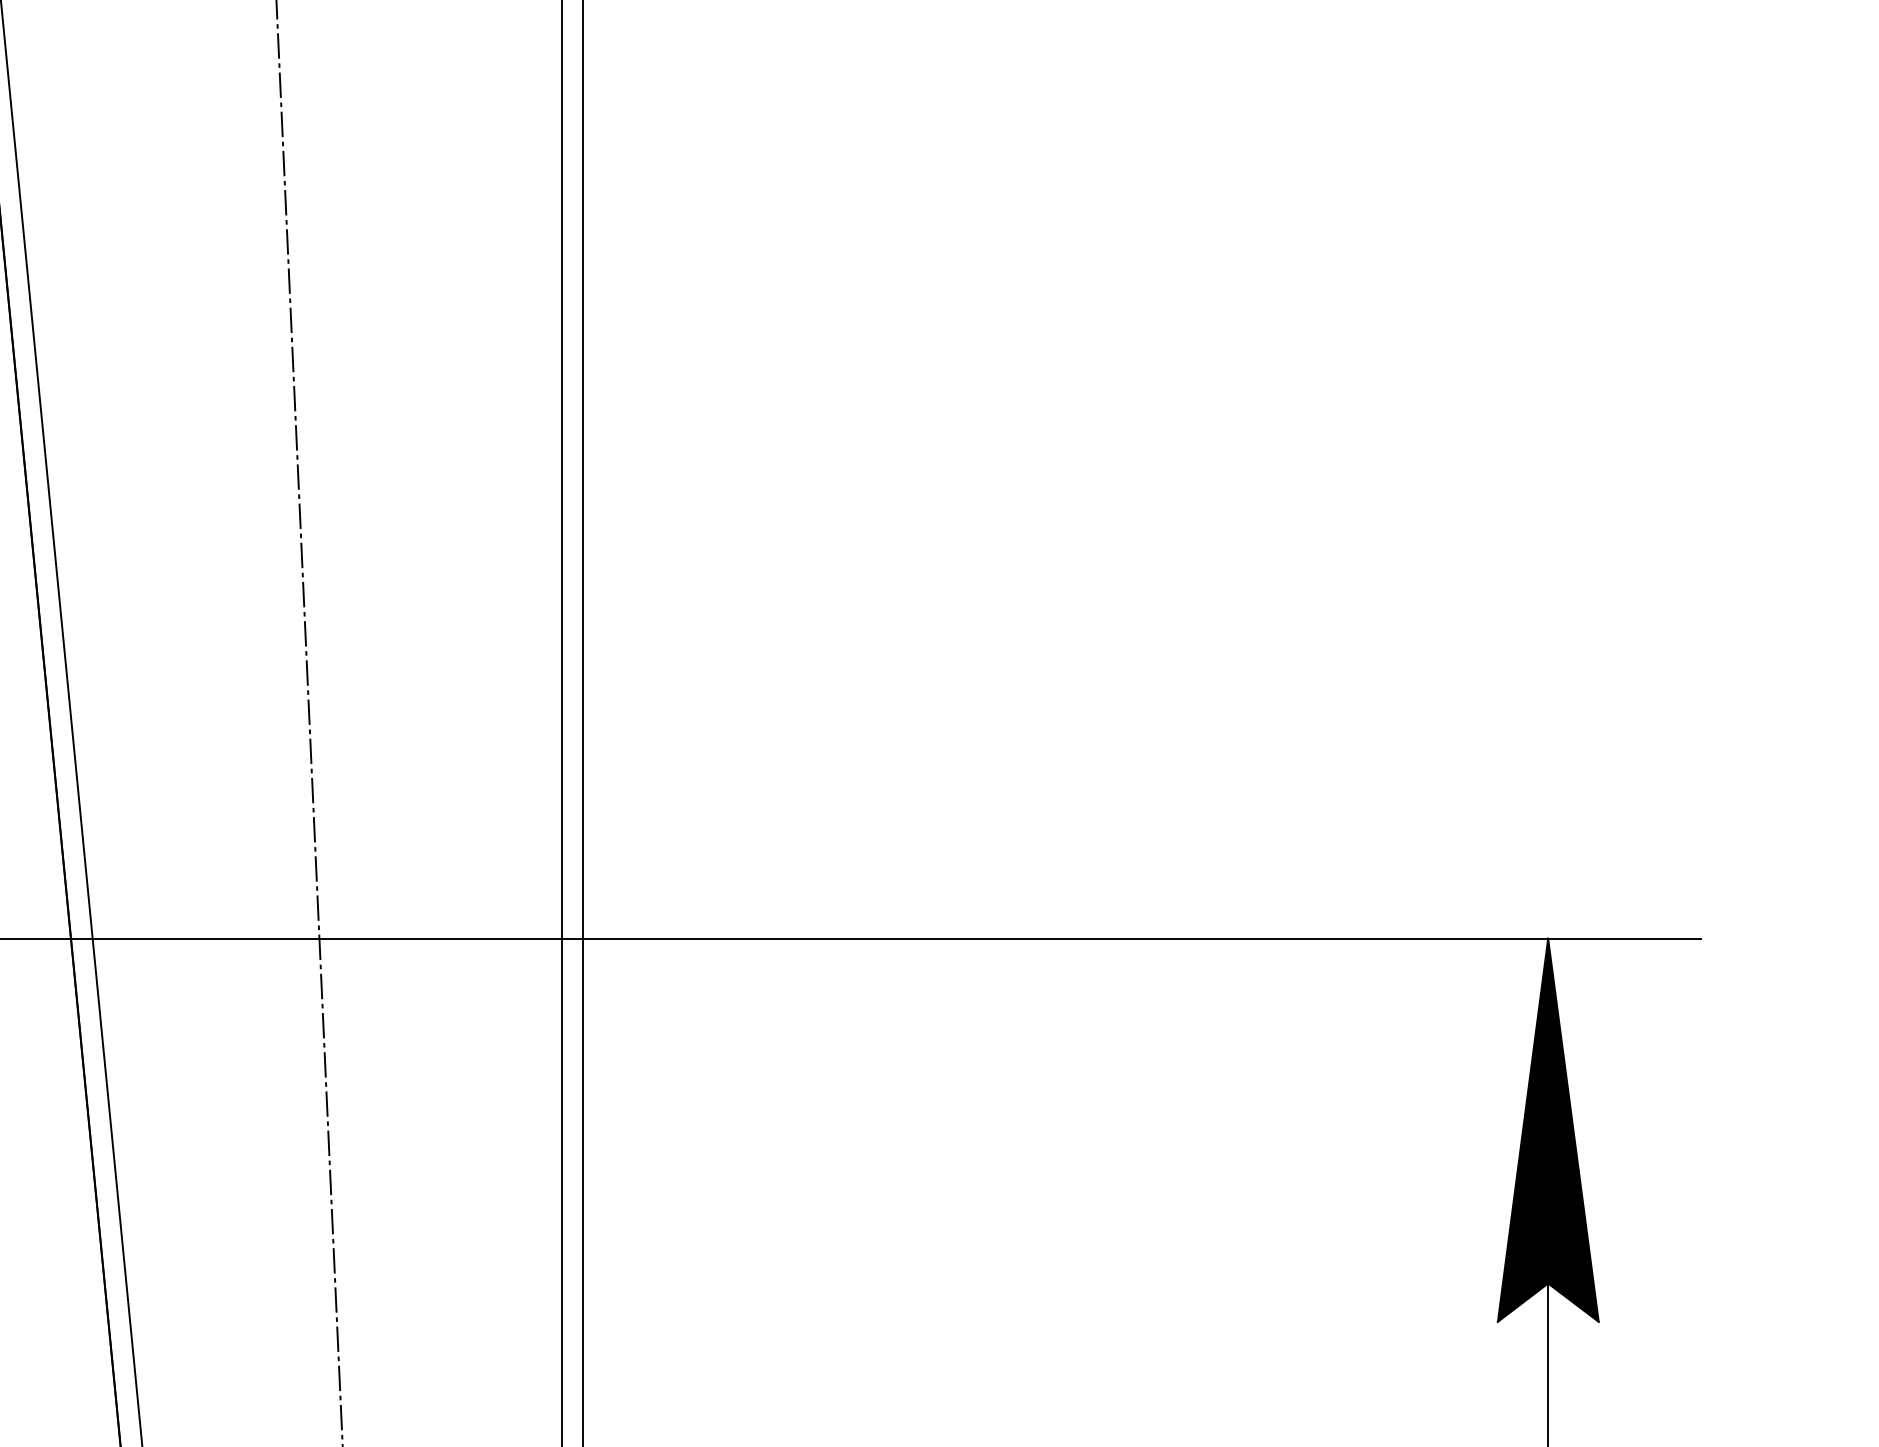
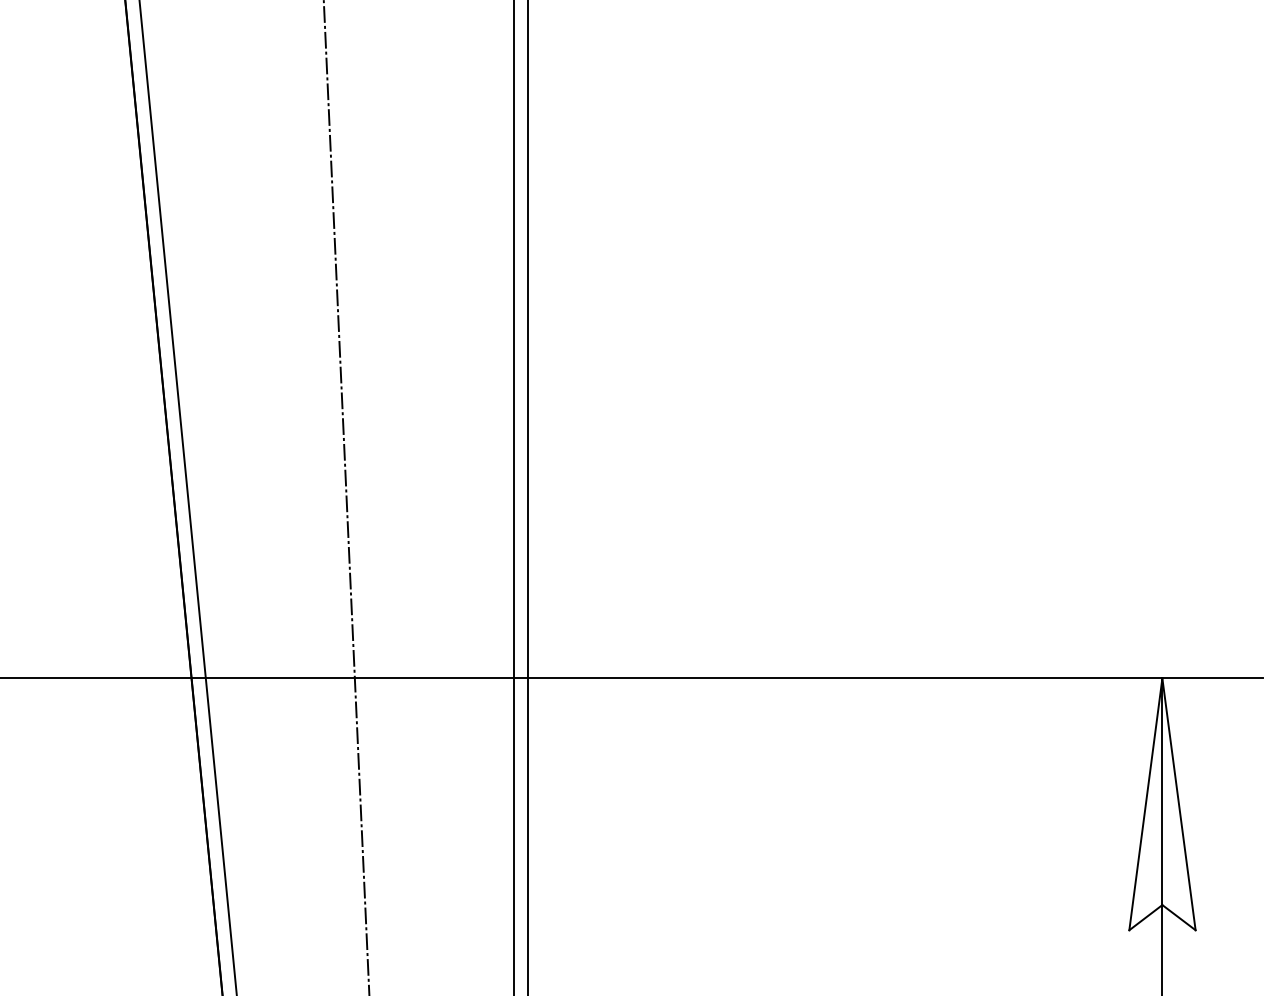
fill: (1548, 1130) -> (1162, 804), removed

